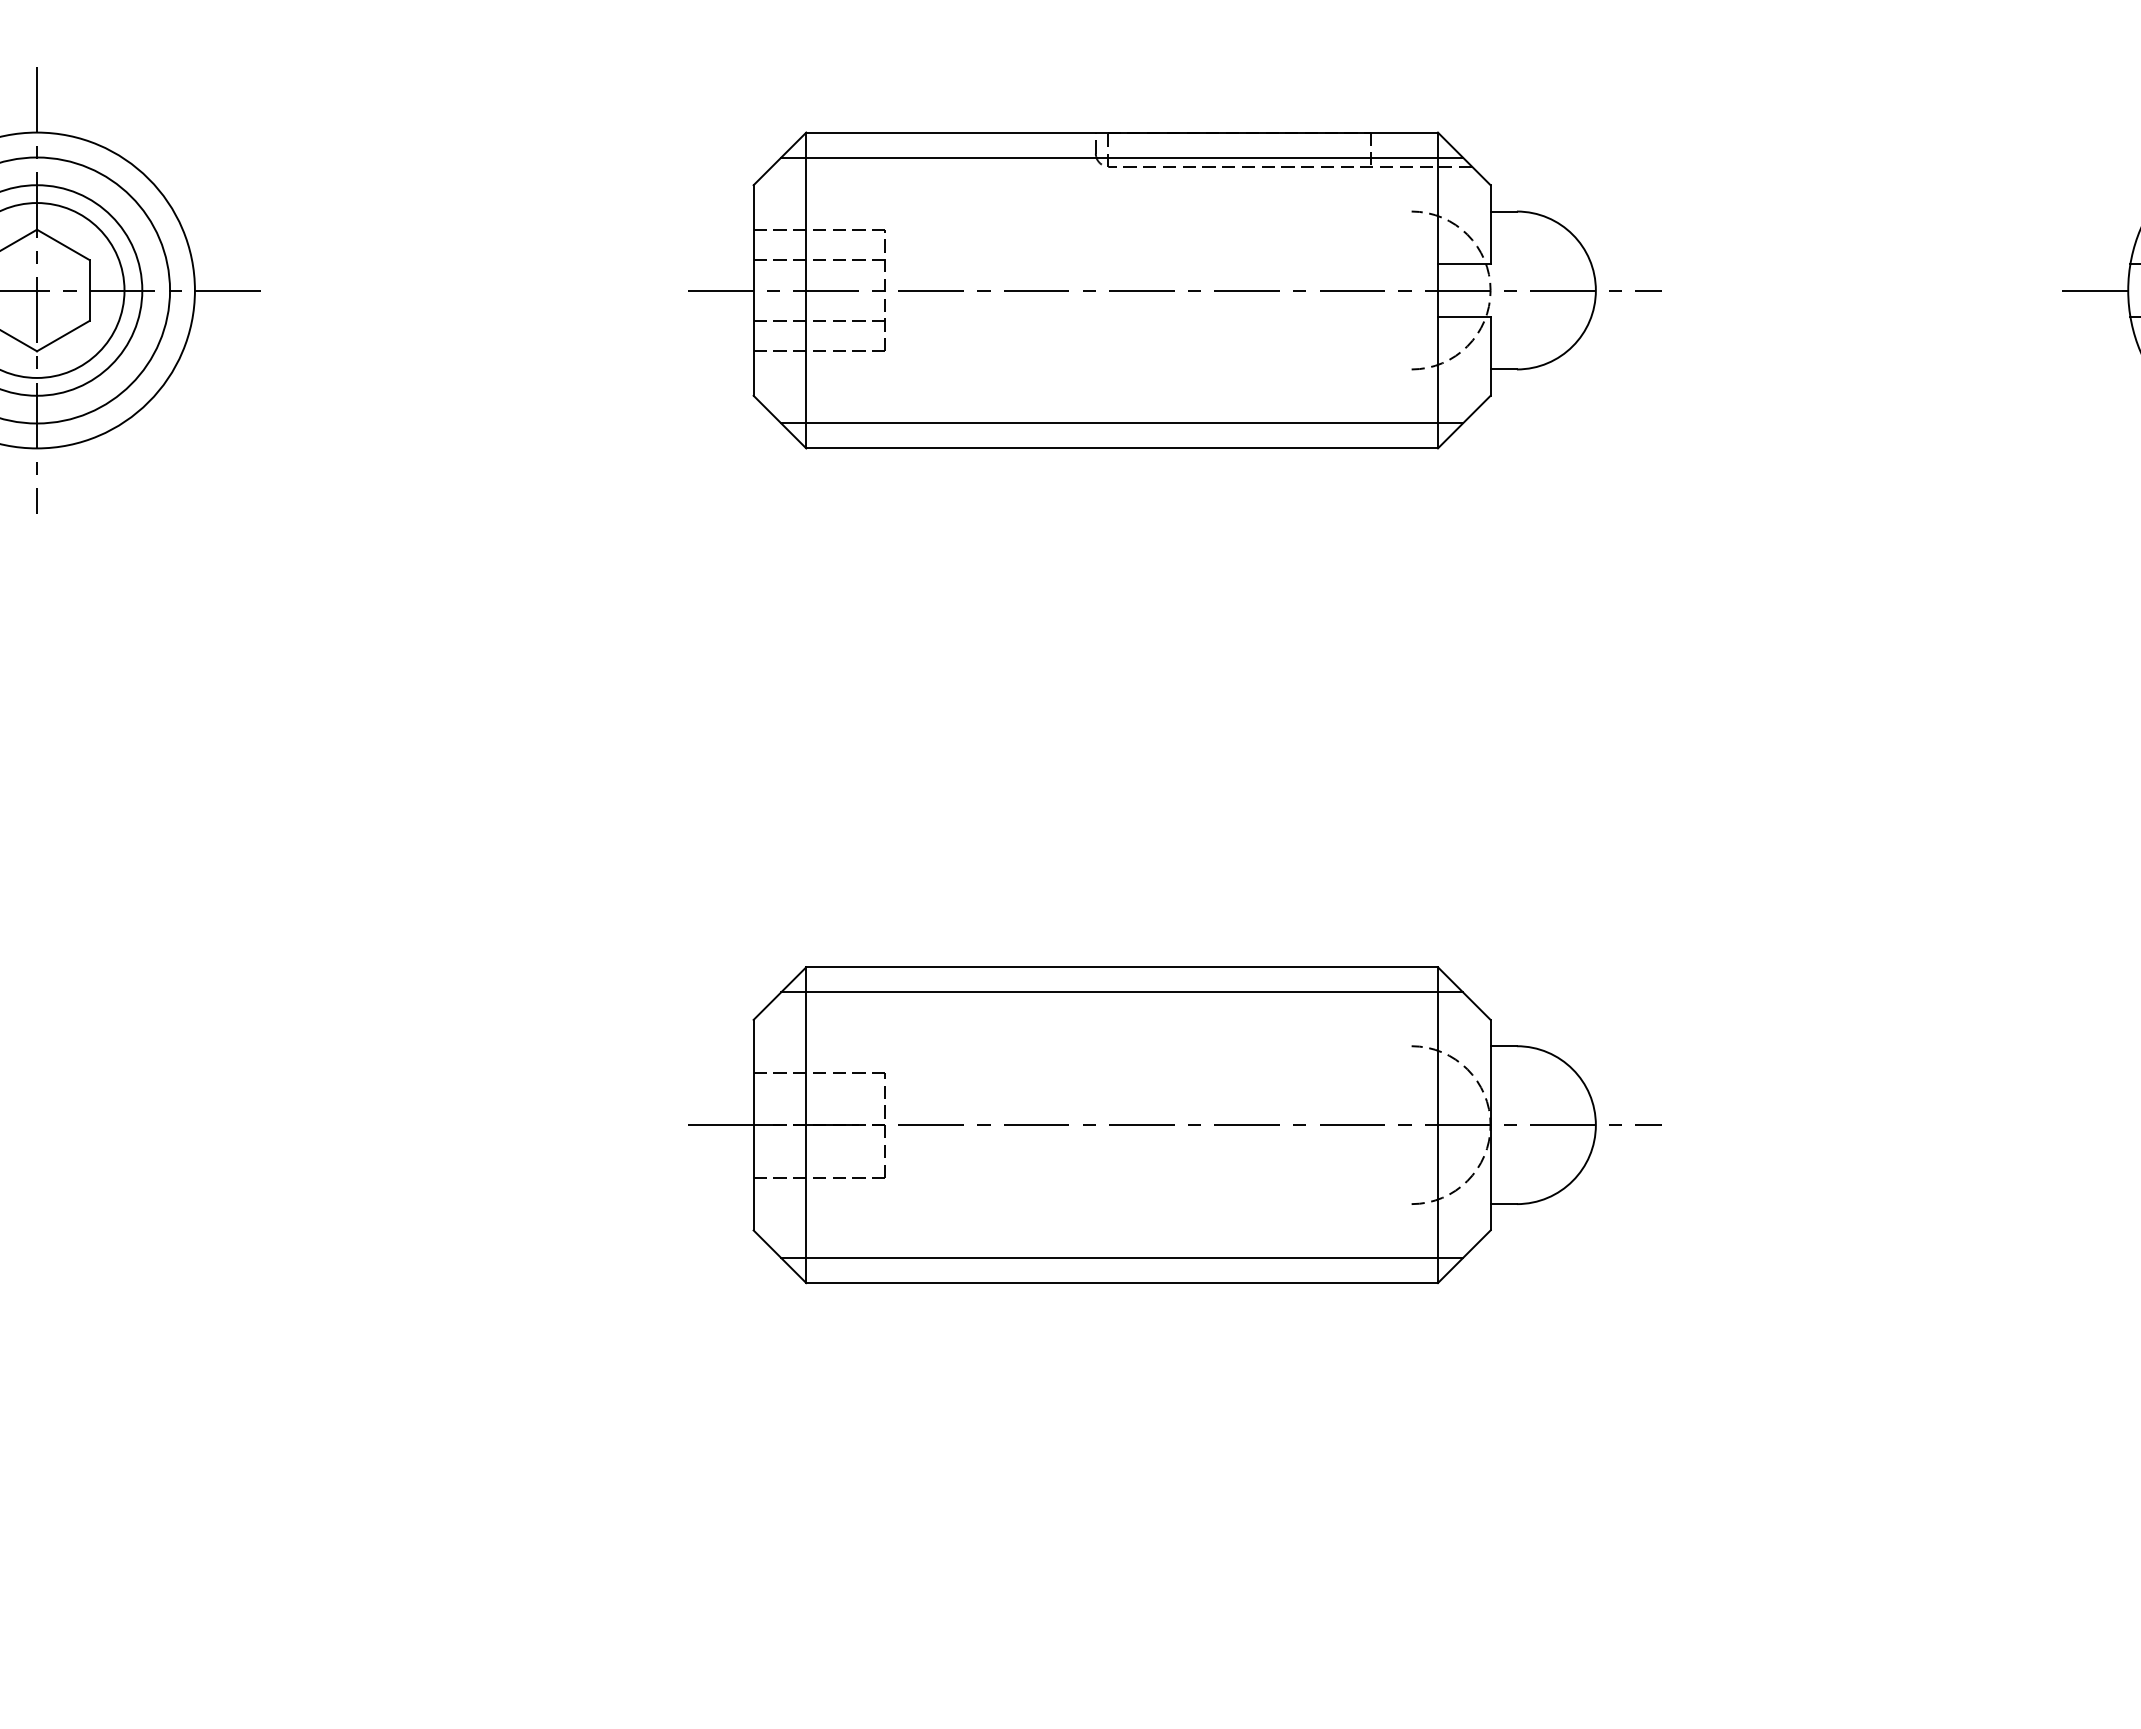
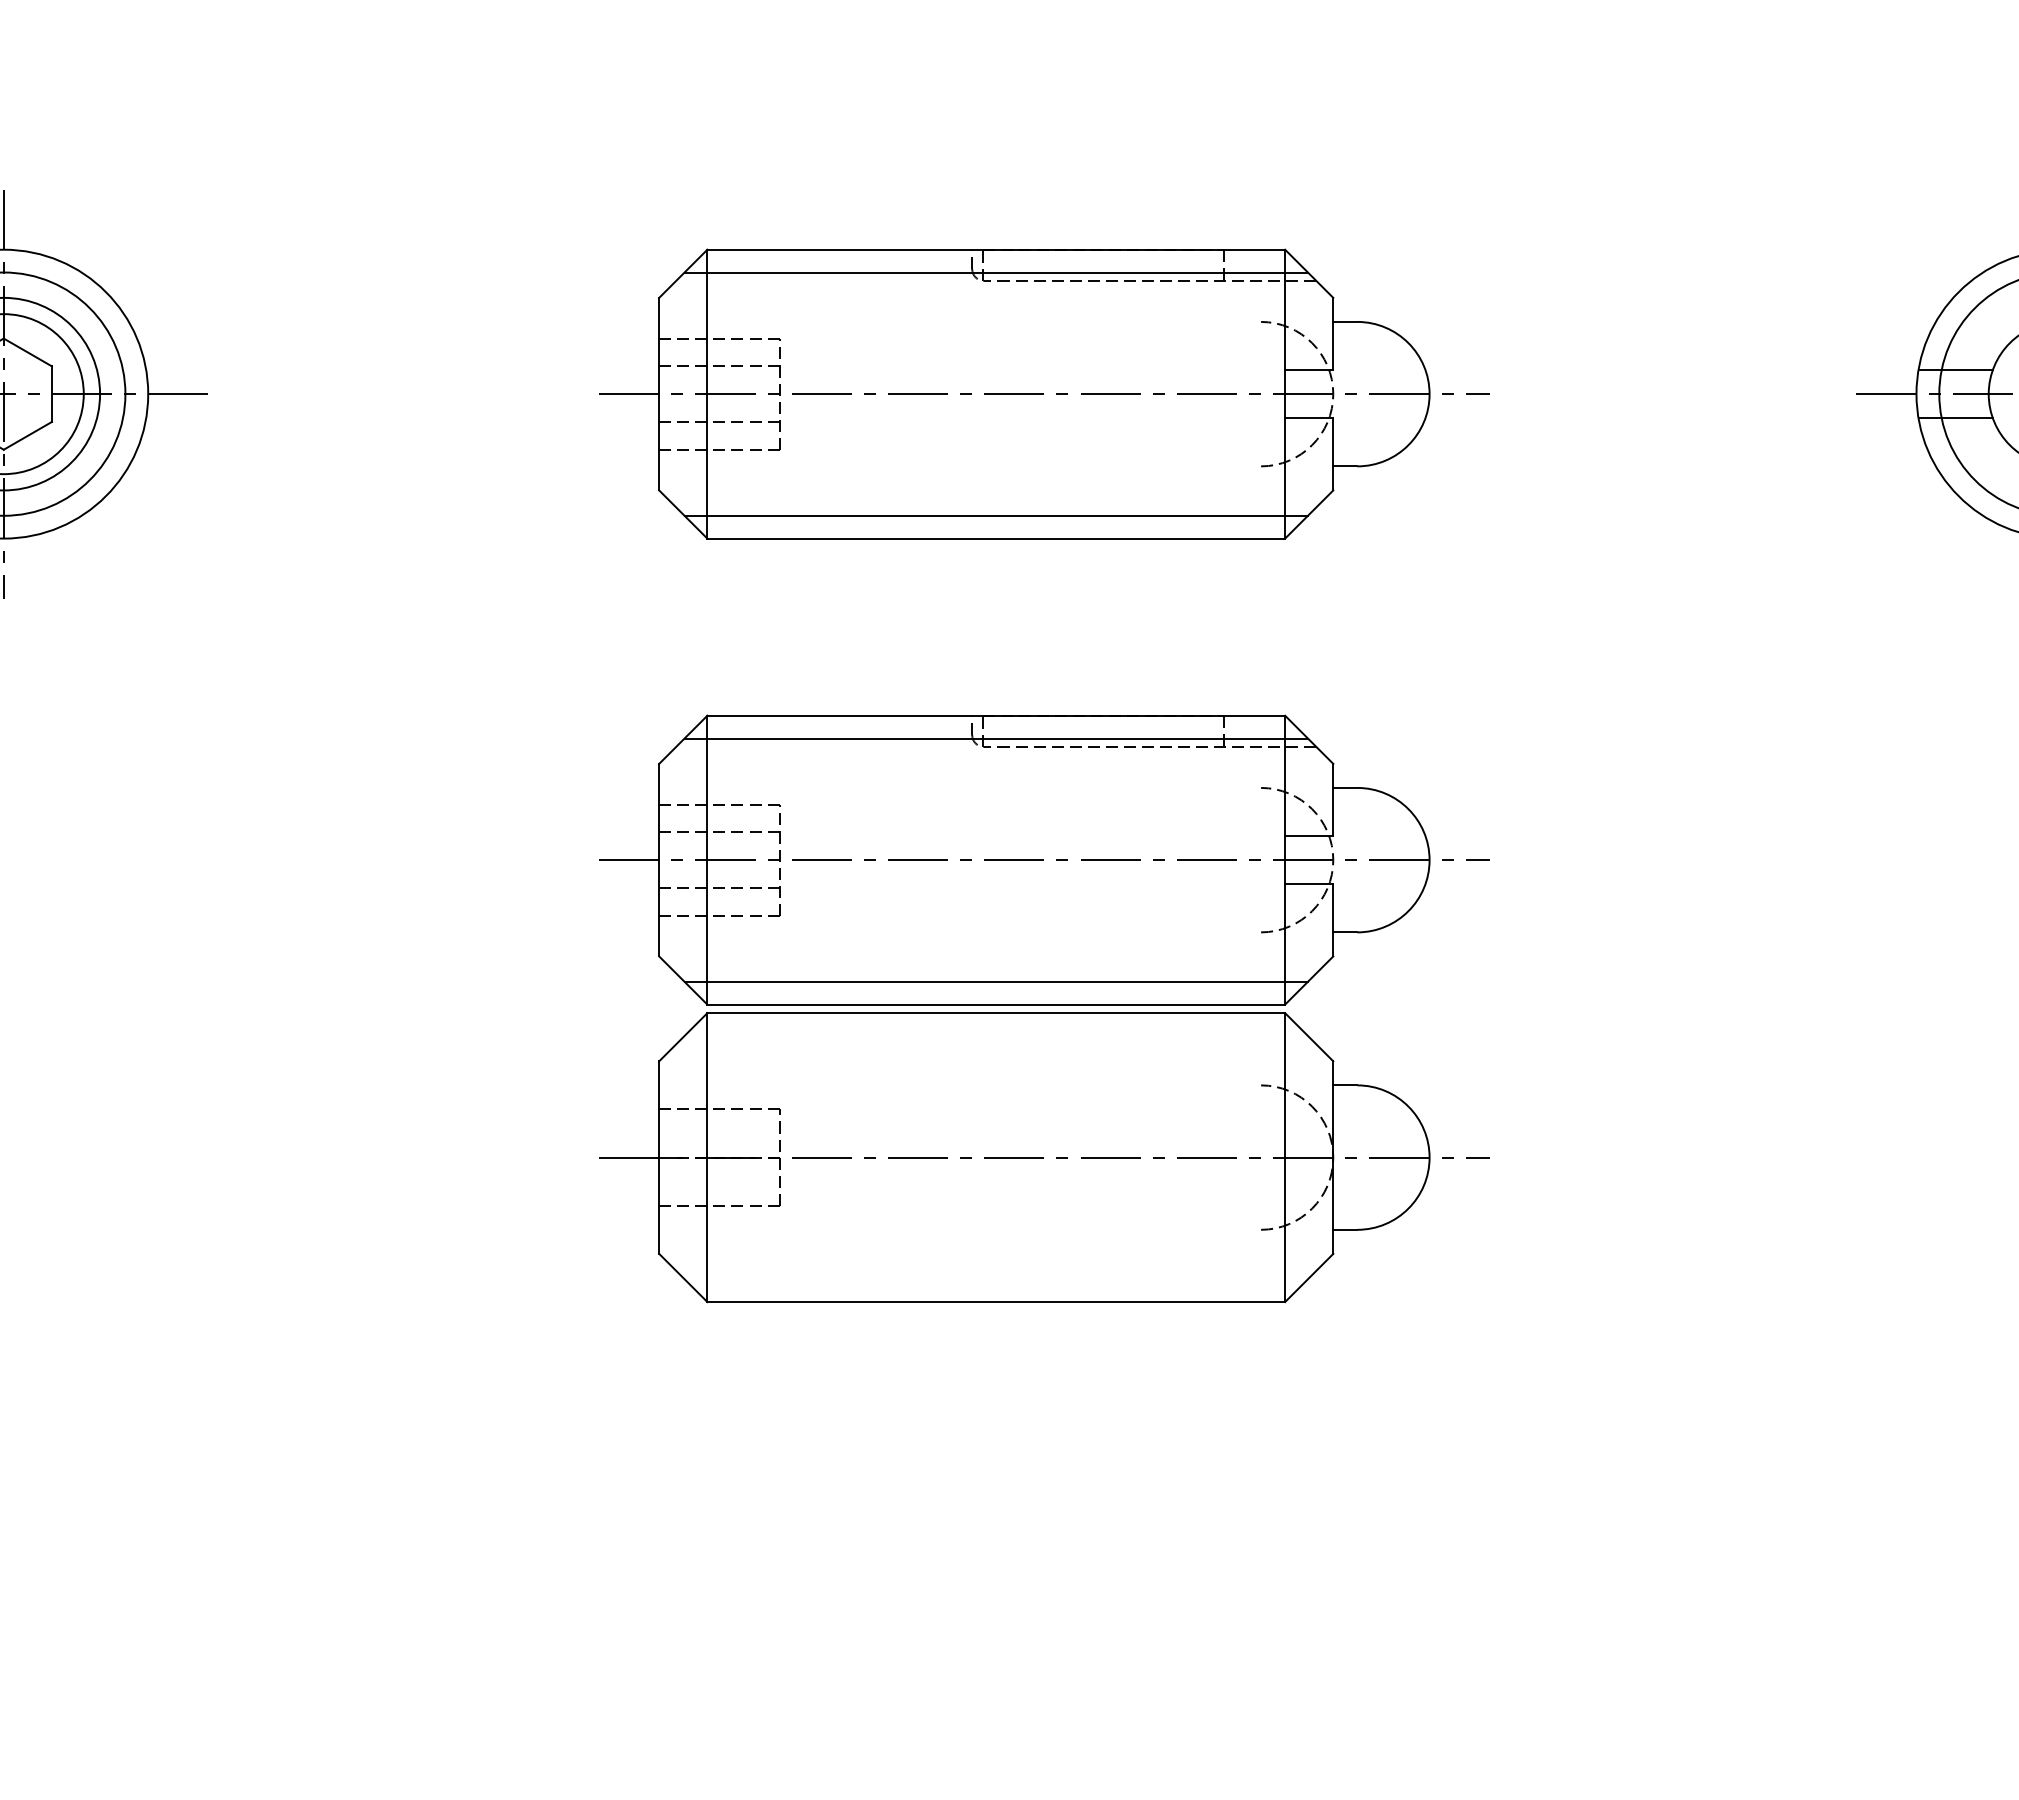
part: (1174, 799) -> (1044, 859), added
line: (1121, 991) -> (995, 1035), removed
line: (1121, 1258) -> (995, 1279), removed

